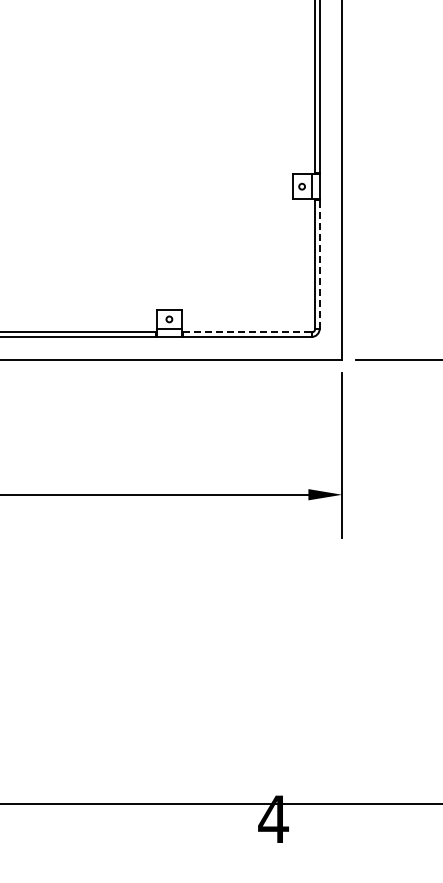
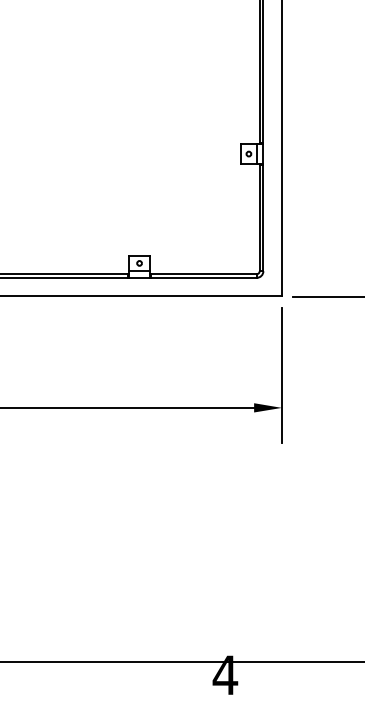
line: (319, 264) -> (263, 218), dashed -> solid
line: (247, 332) -> (203, 274), dashed -> solid

